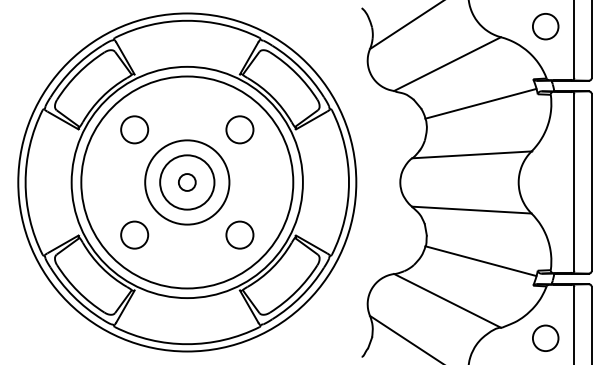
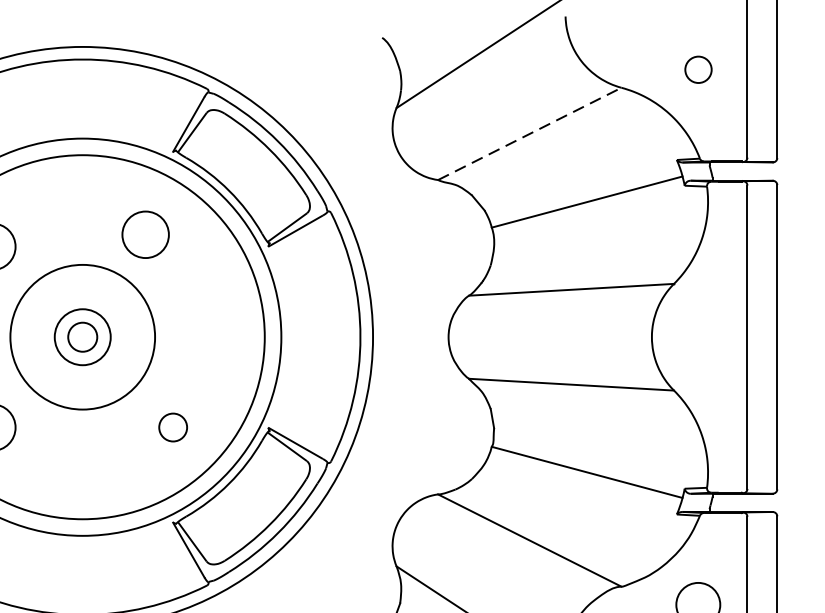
circle: (545, 26) -> (697, 69), size x0.6
line: (447, 64) -> (529, 134), solid -> dashed
circle: (239, 129) -> (144, 234), moved
circle: (187, 182) -> (83, 337), size x0.6
circle: (239, 234) -> (172, 426), size x0.6

